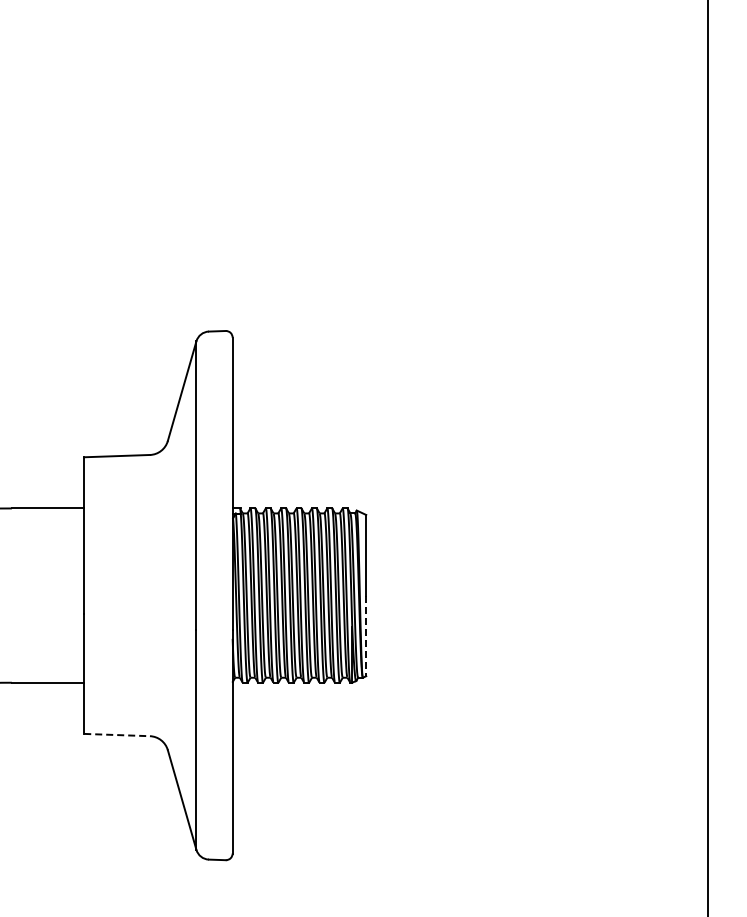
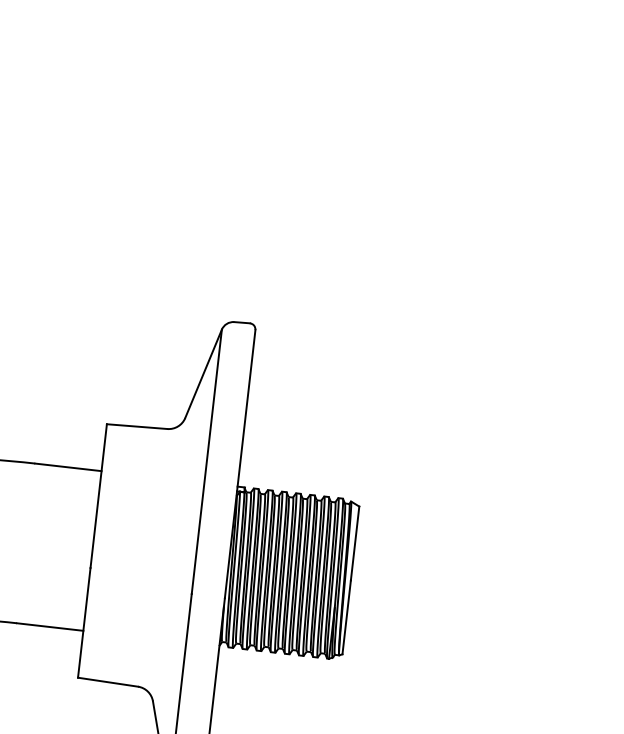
line: (366, 636) -> (346, 617), dashed -> solid
line: (117, 735) -> (108, 682), dashed -> solid

